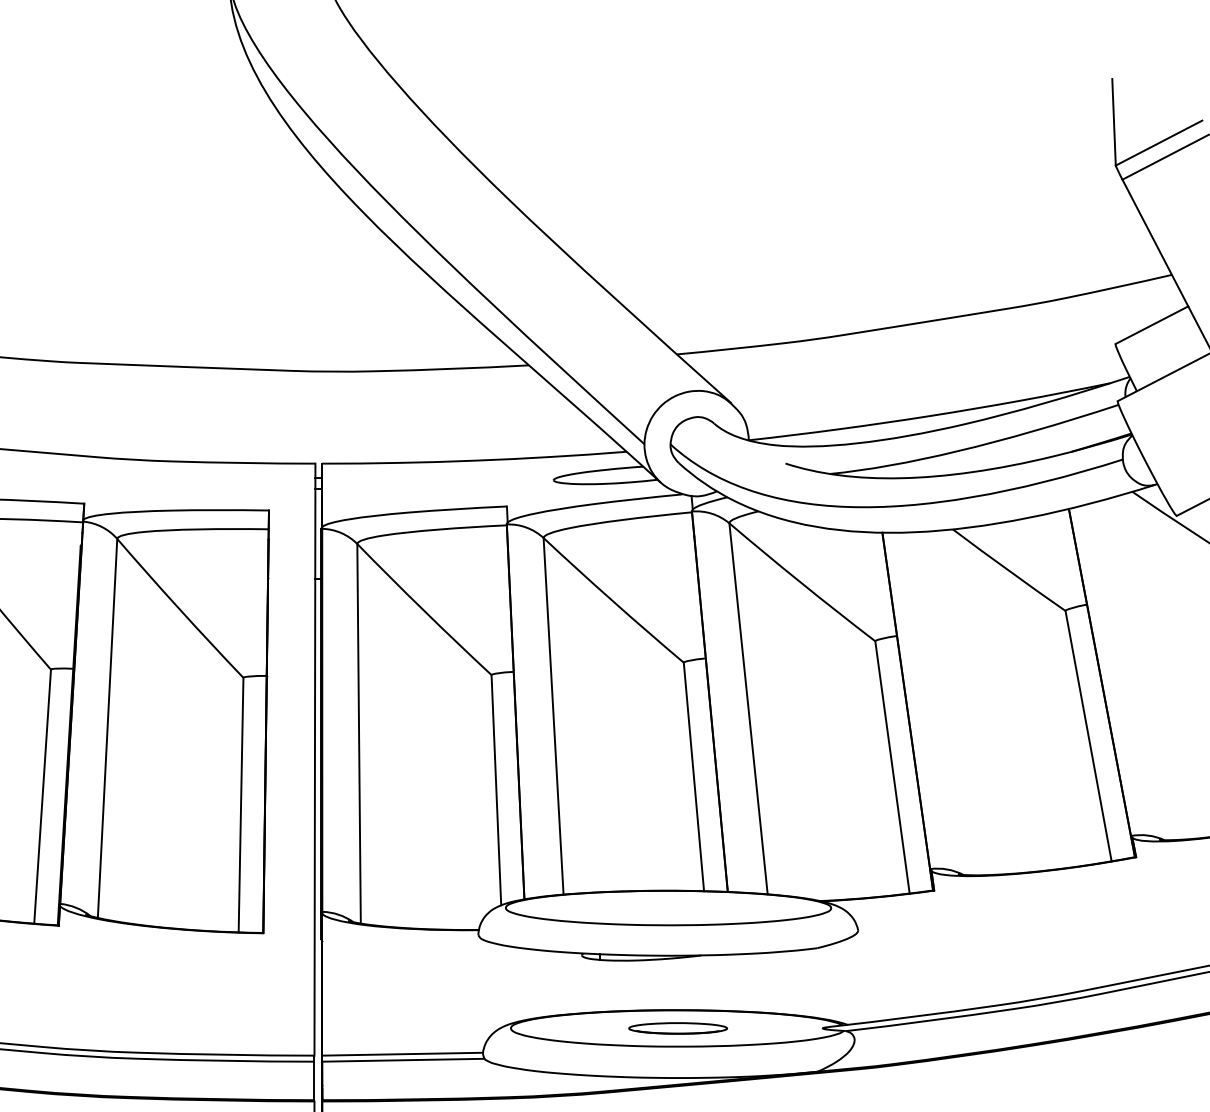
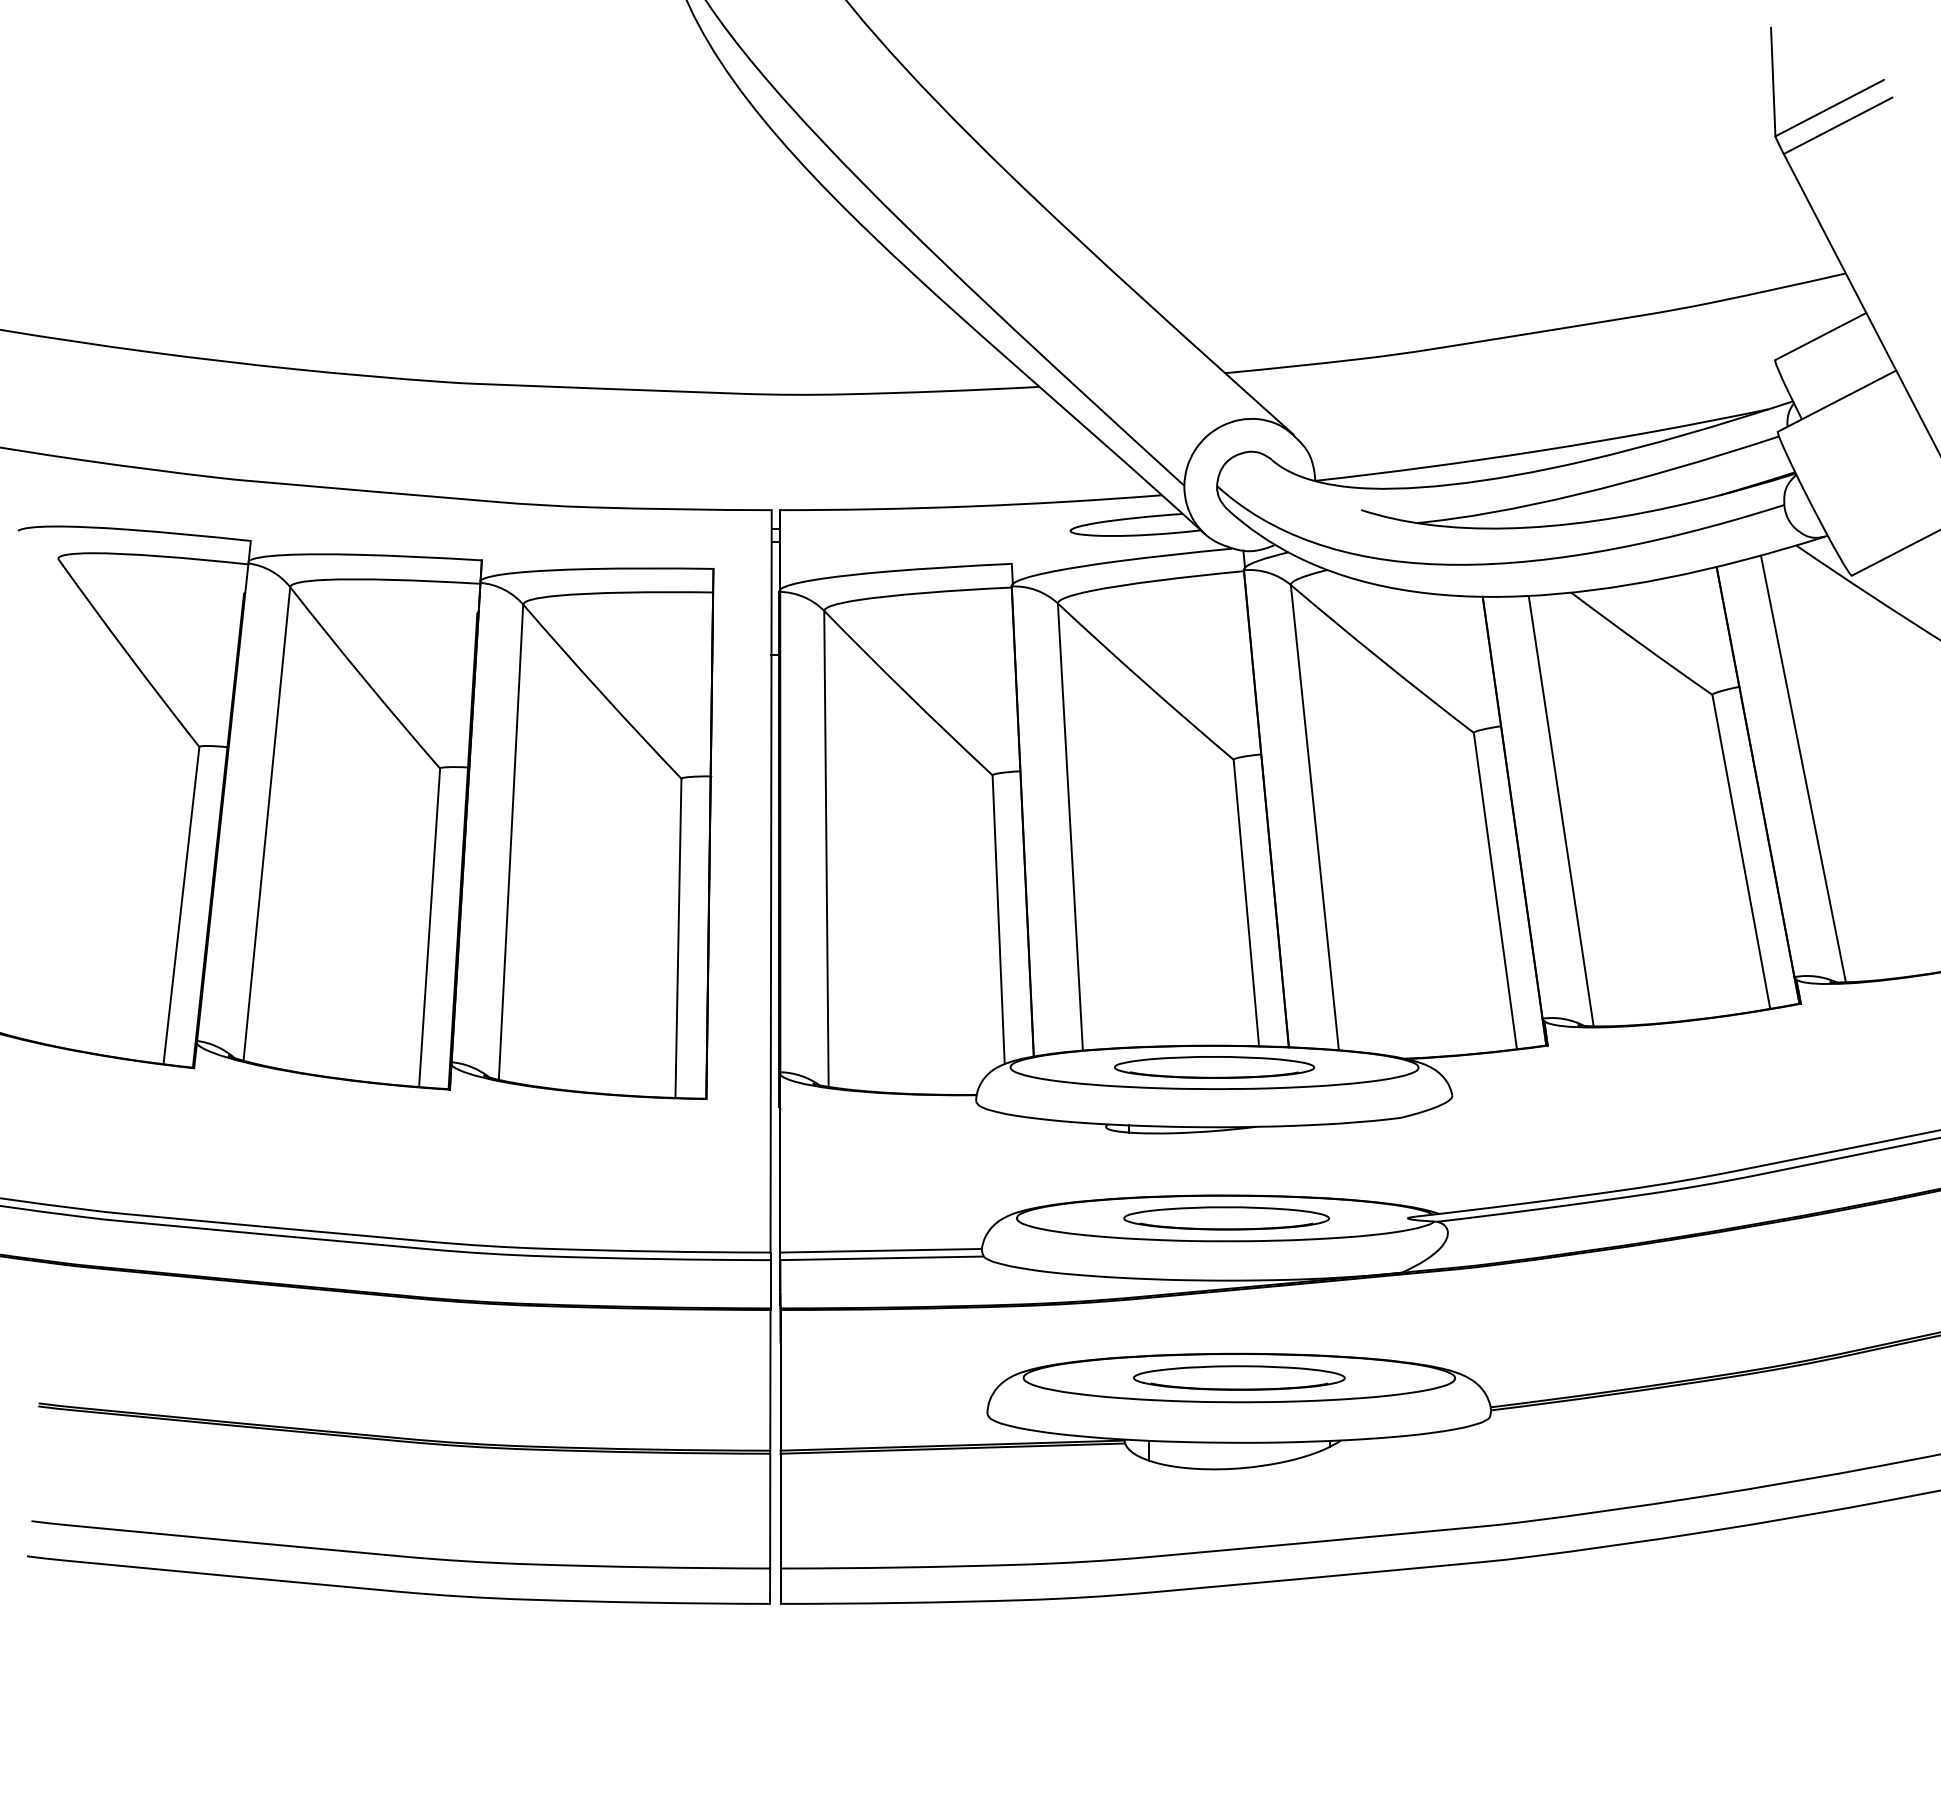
line: (1137, 669) -> (1802, 768), added
line: (944, 703) -> (1560, 811), added
part: (668, 908) -> (1214, 1067), added
part: (678, 1028) -> (1226, 1218), size x1.67

